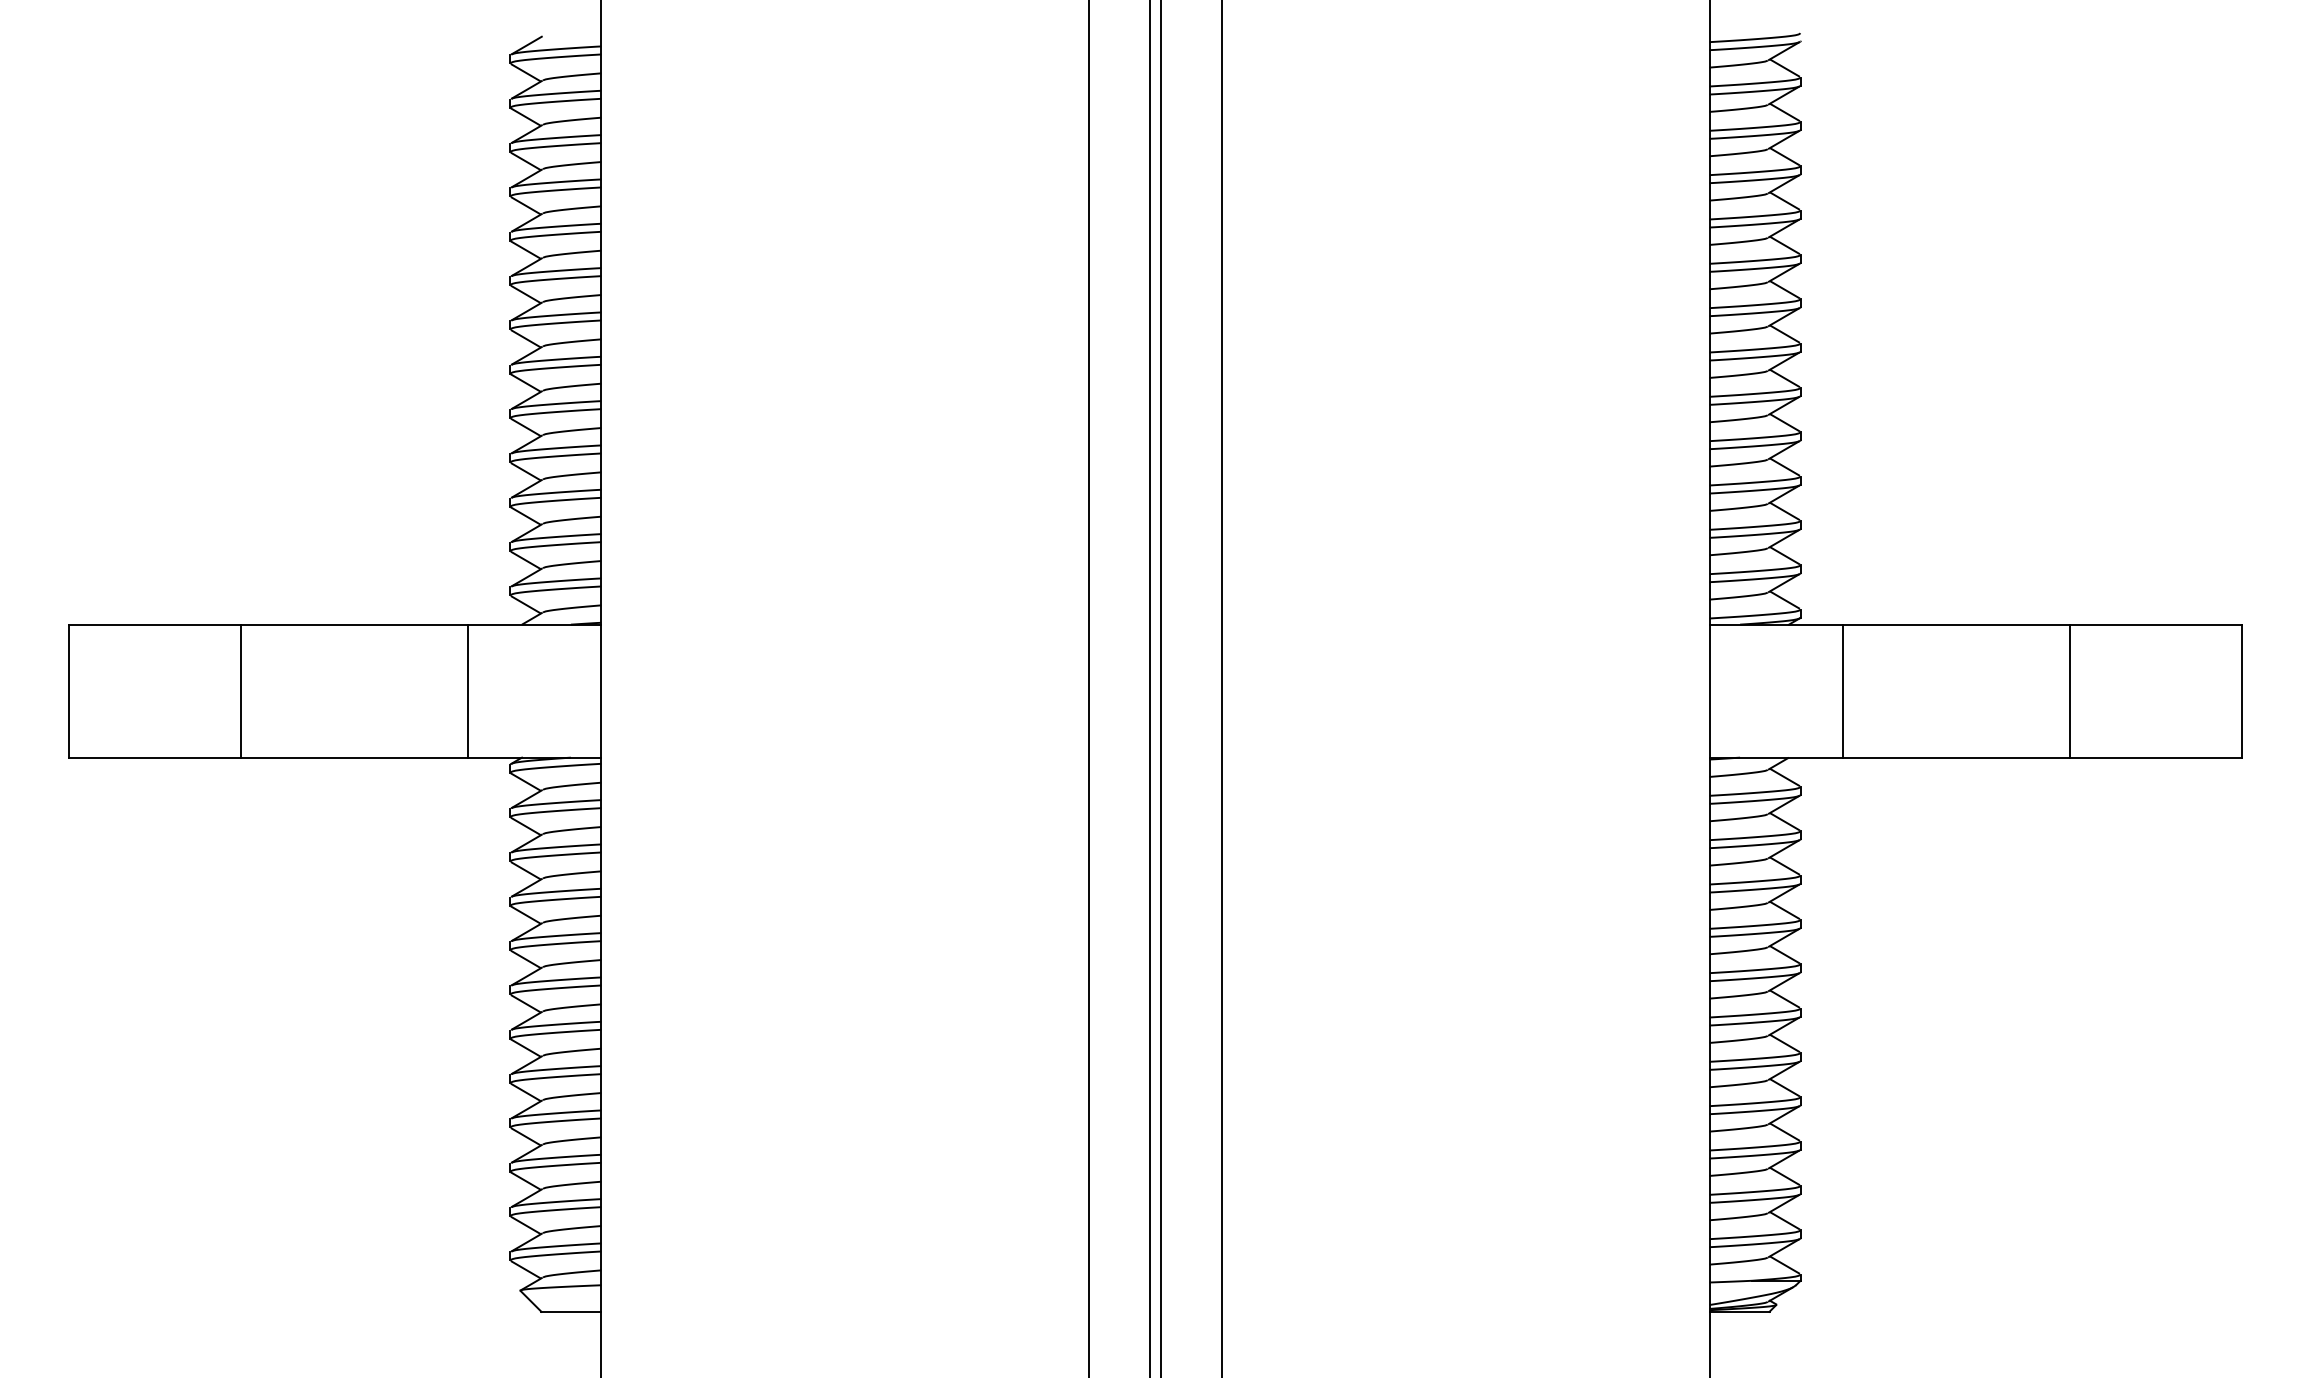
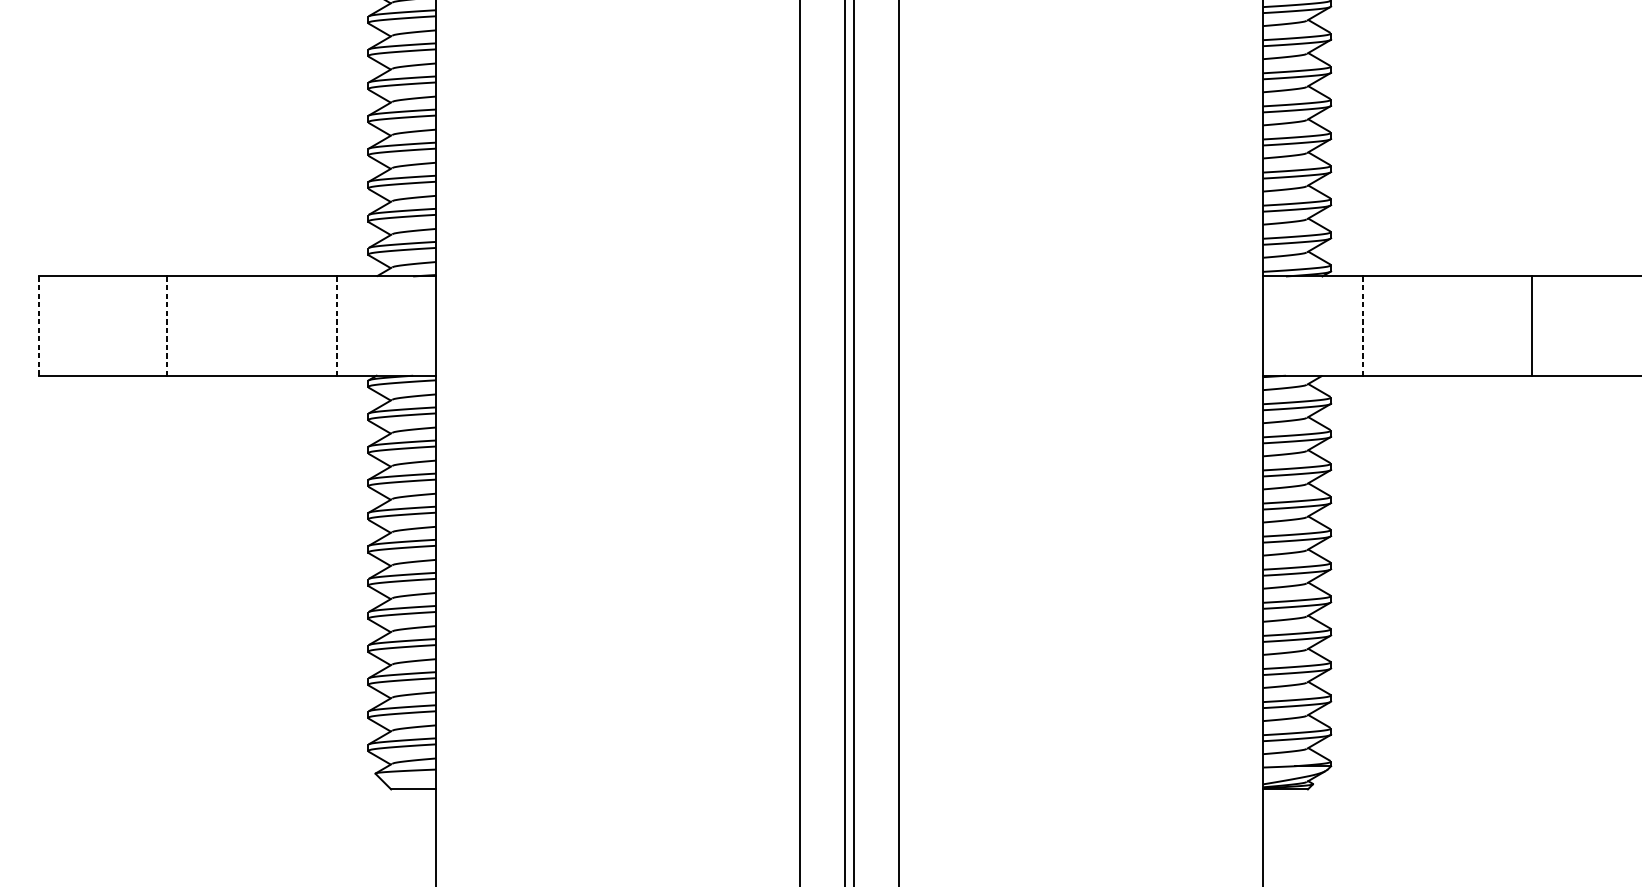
line: (69, 691) -> (38, 326), solid -> dashed
line: (240, 691) -> (166, 326), solid -> dashed
line: (468, 691) -> (336, 326), solid -> dashed
line: (1842, 691) -> (1362, 326), solid -> dashed

